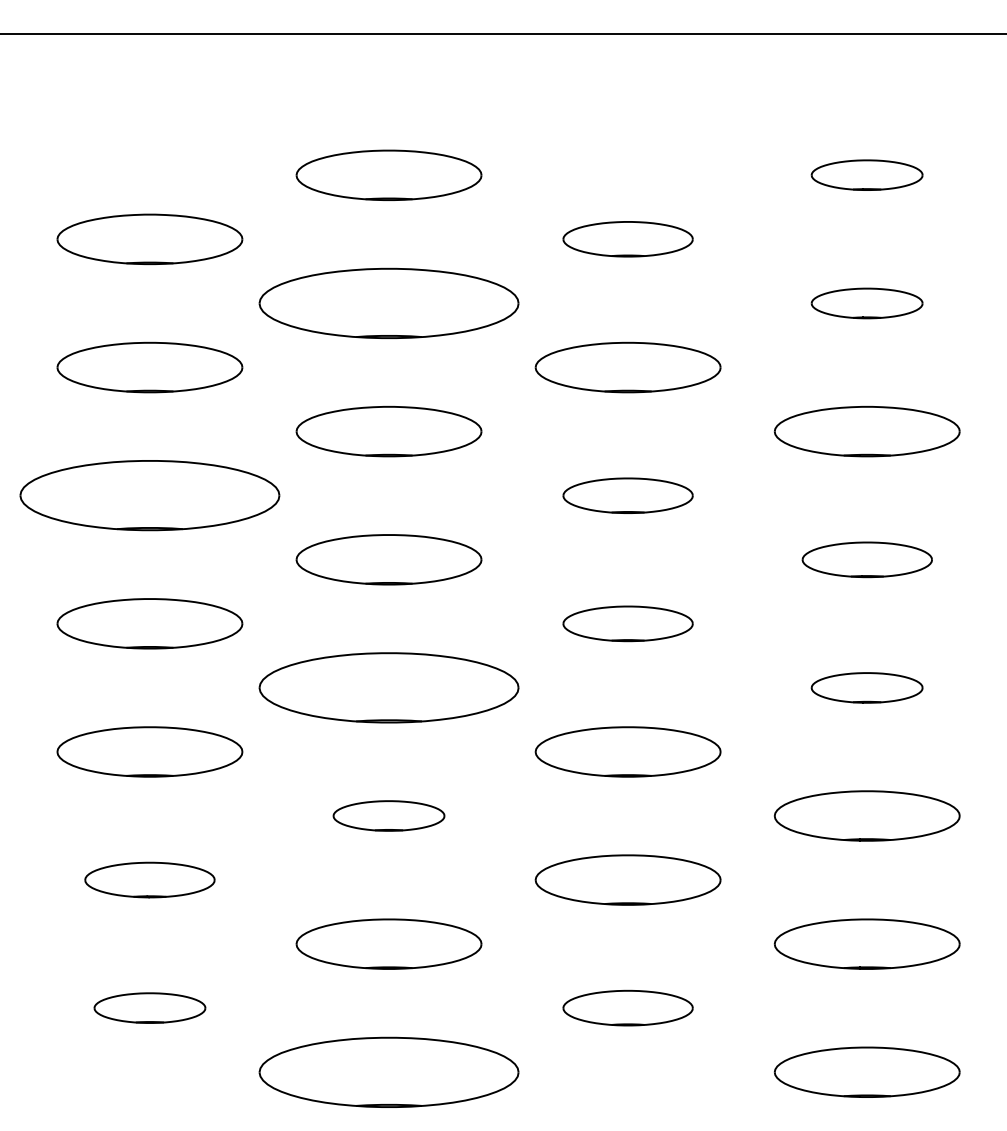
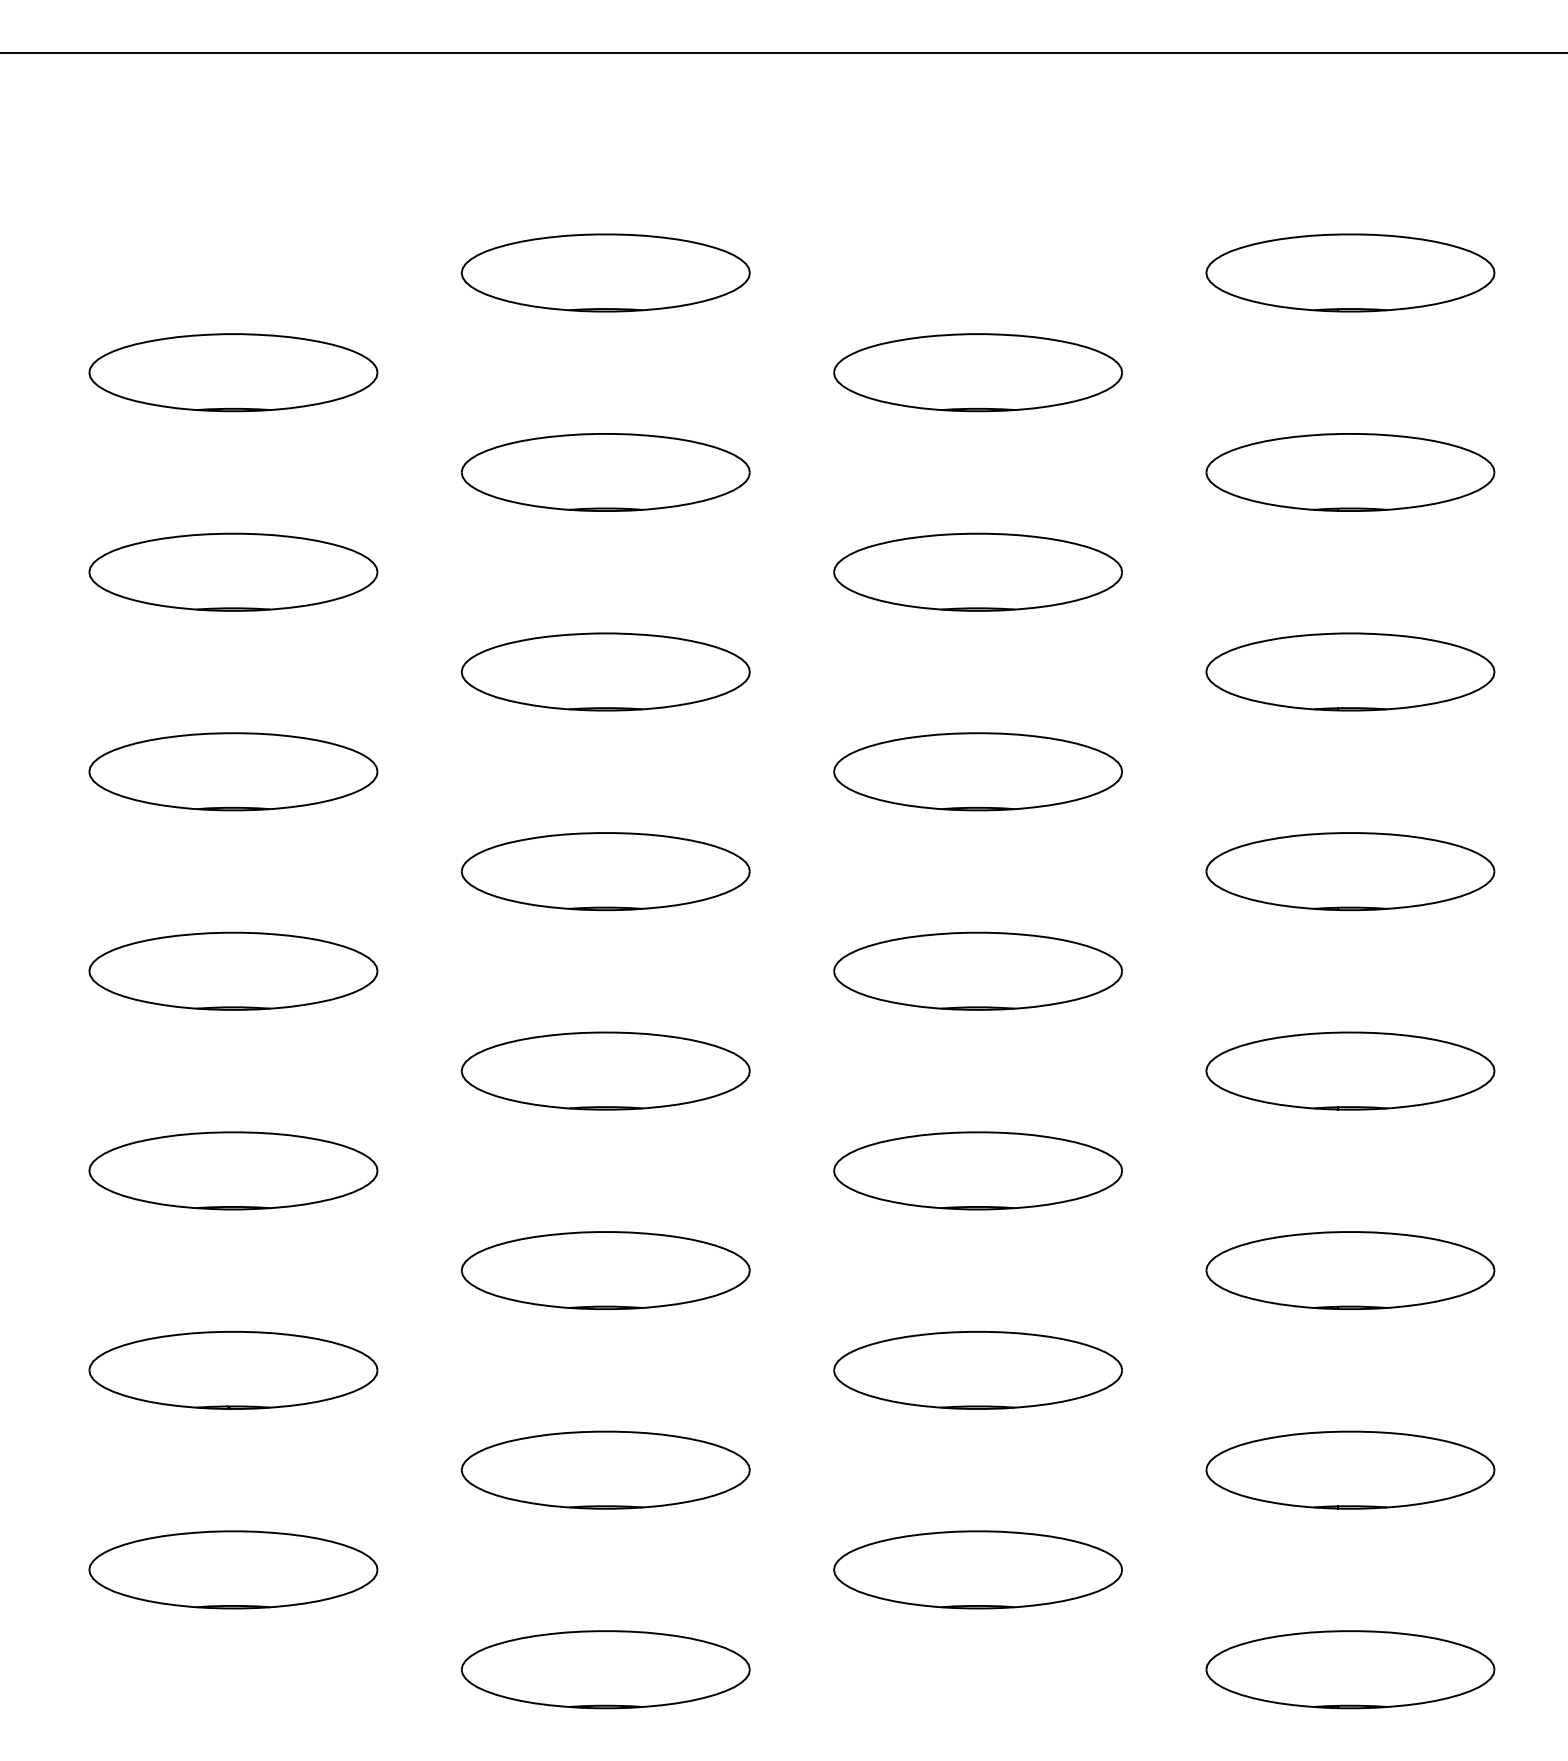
part: (866, 174) -> (1349, 271), size x1.67
part: (627, 238) -> (977, 371), size x1.43
part: (388, 303) -> (604, 472), size x0.71
part: (866, 303) -> (1349, 472), size x1.67
part: (149, 495) -> (232, 771), size x0.71
part: (627, 495) -> (977, 771), size x1.43
part: (867, 559) -> (1350, 871), size x1.43
part: (627, 623) -> (977, 970), size x1.43
part: (388, 687) -> (604, 1070), size x0.71
part: (866, 687) -> (1349, 1070), size x1.67
part: (388, 815) -> (604, 1269), size x1.67
part: (149, 879) -> (232, 1369), size x1.43
part: (149, 1007) -> (232, 1568), size x1.67
part: (627, 1007) -> (977, 1568), size x1.43
part: (388, 1071) -> (604, 1668), size x0.71

